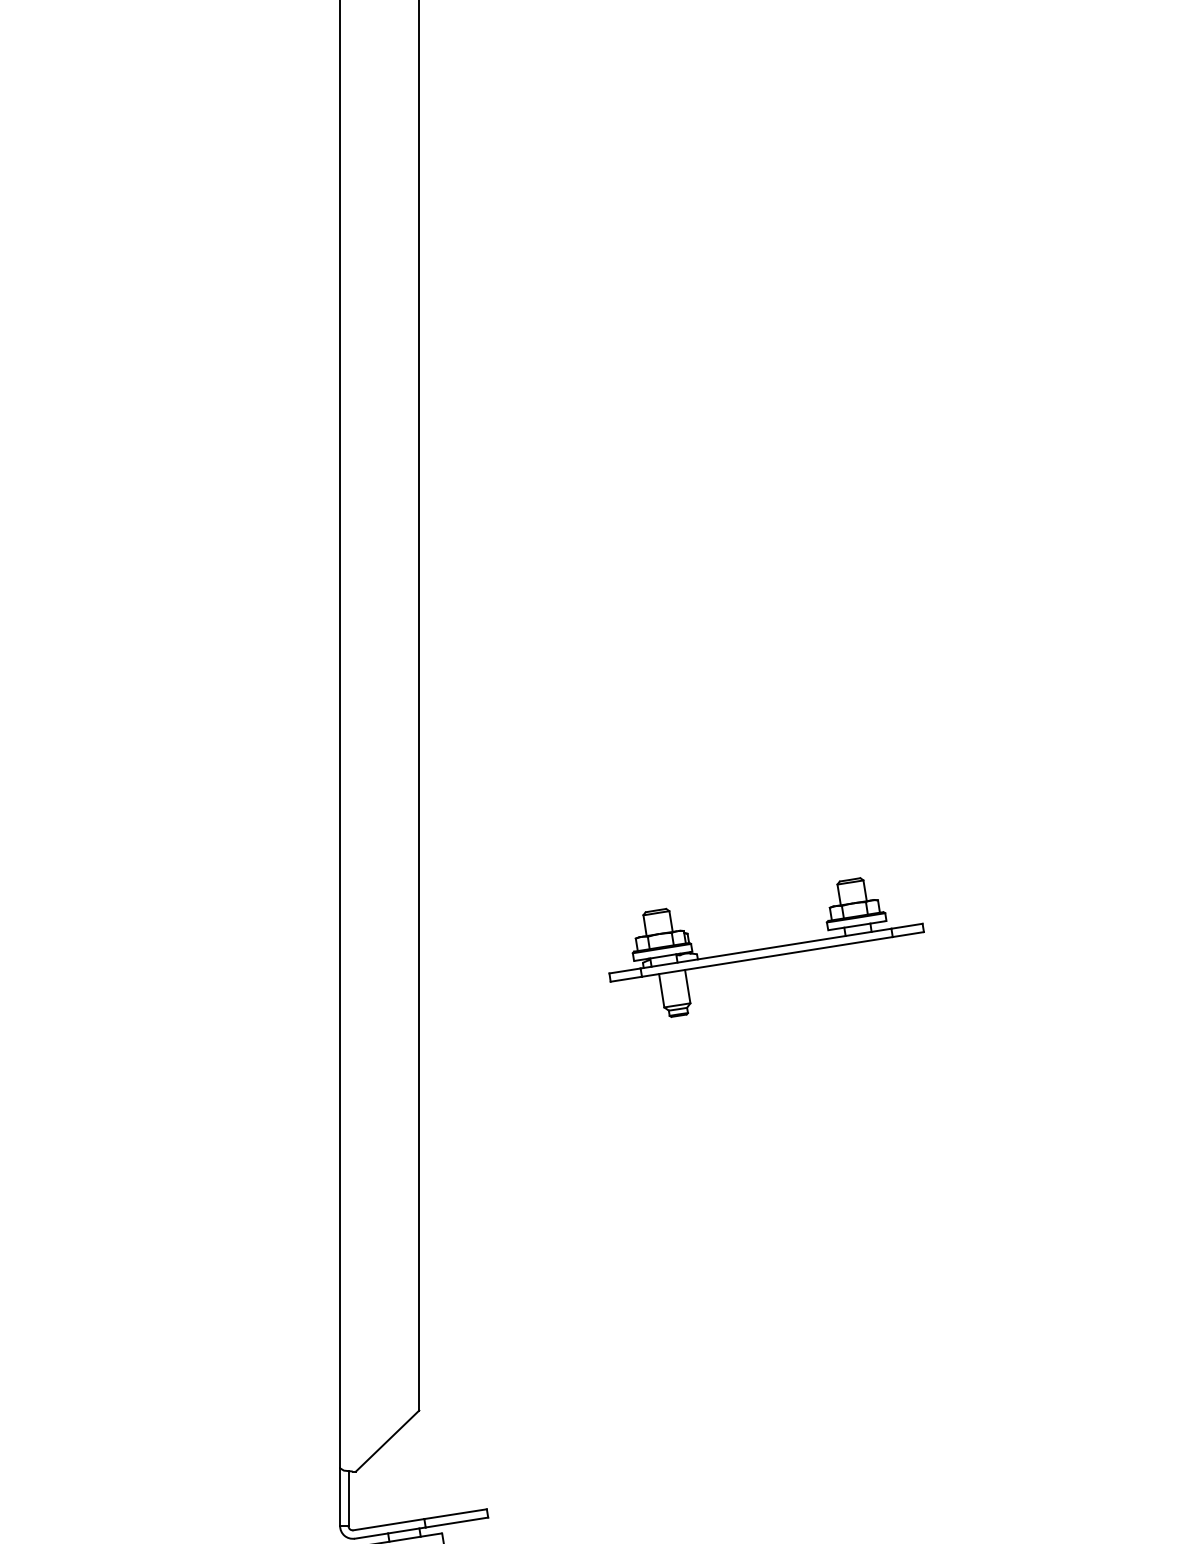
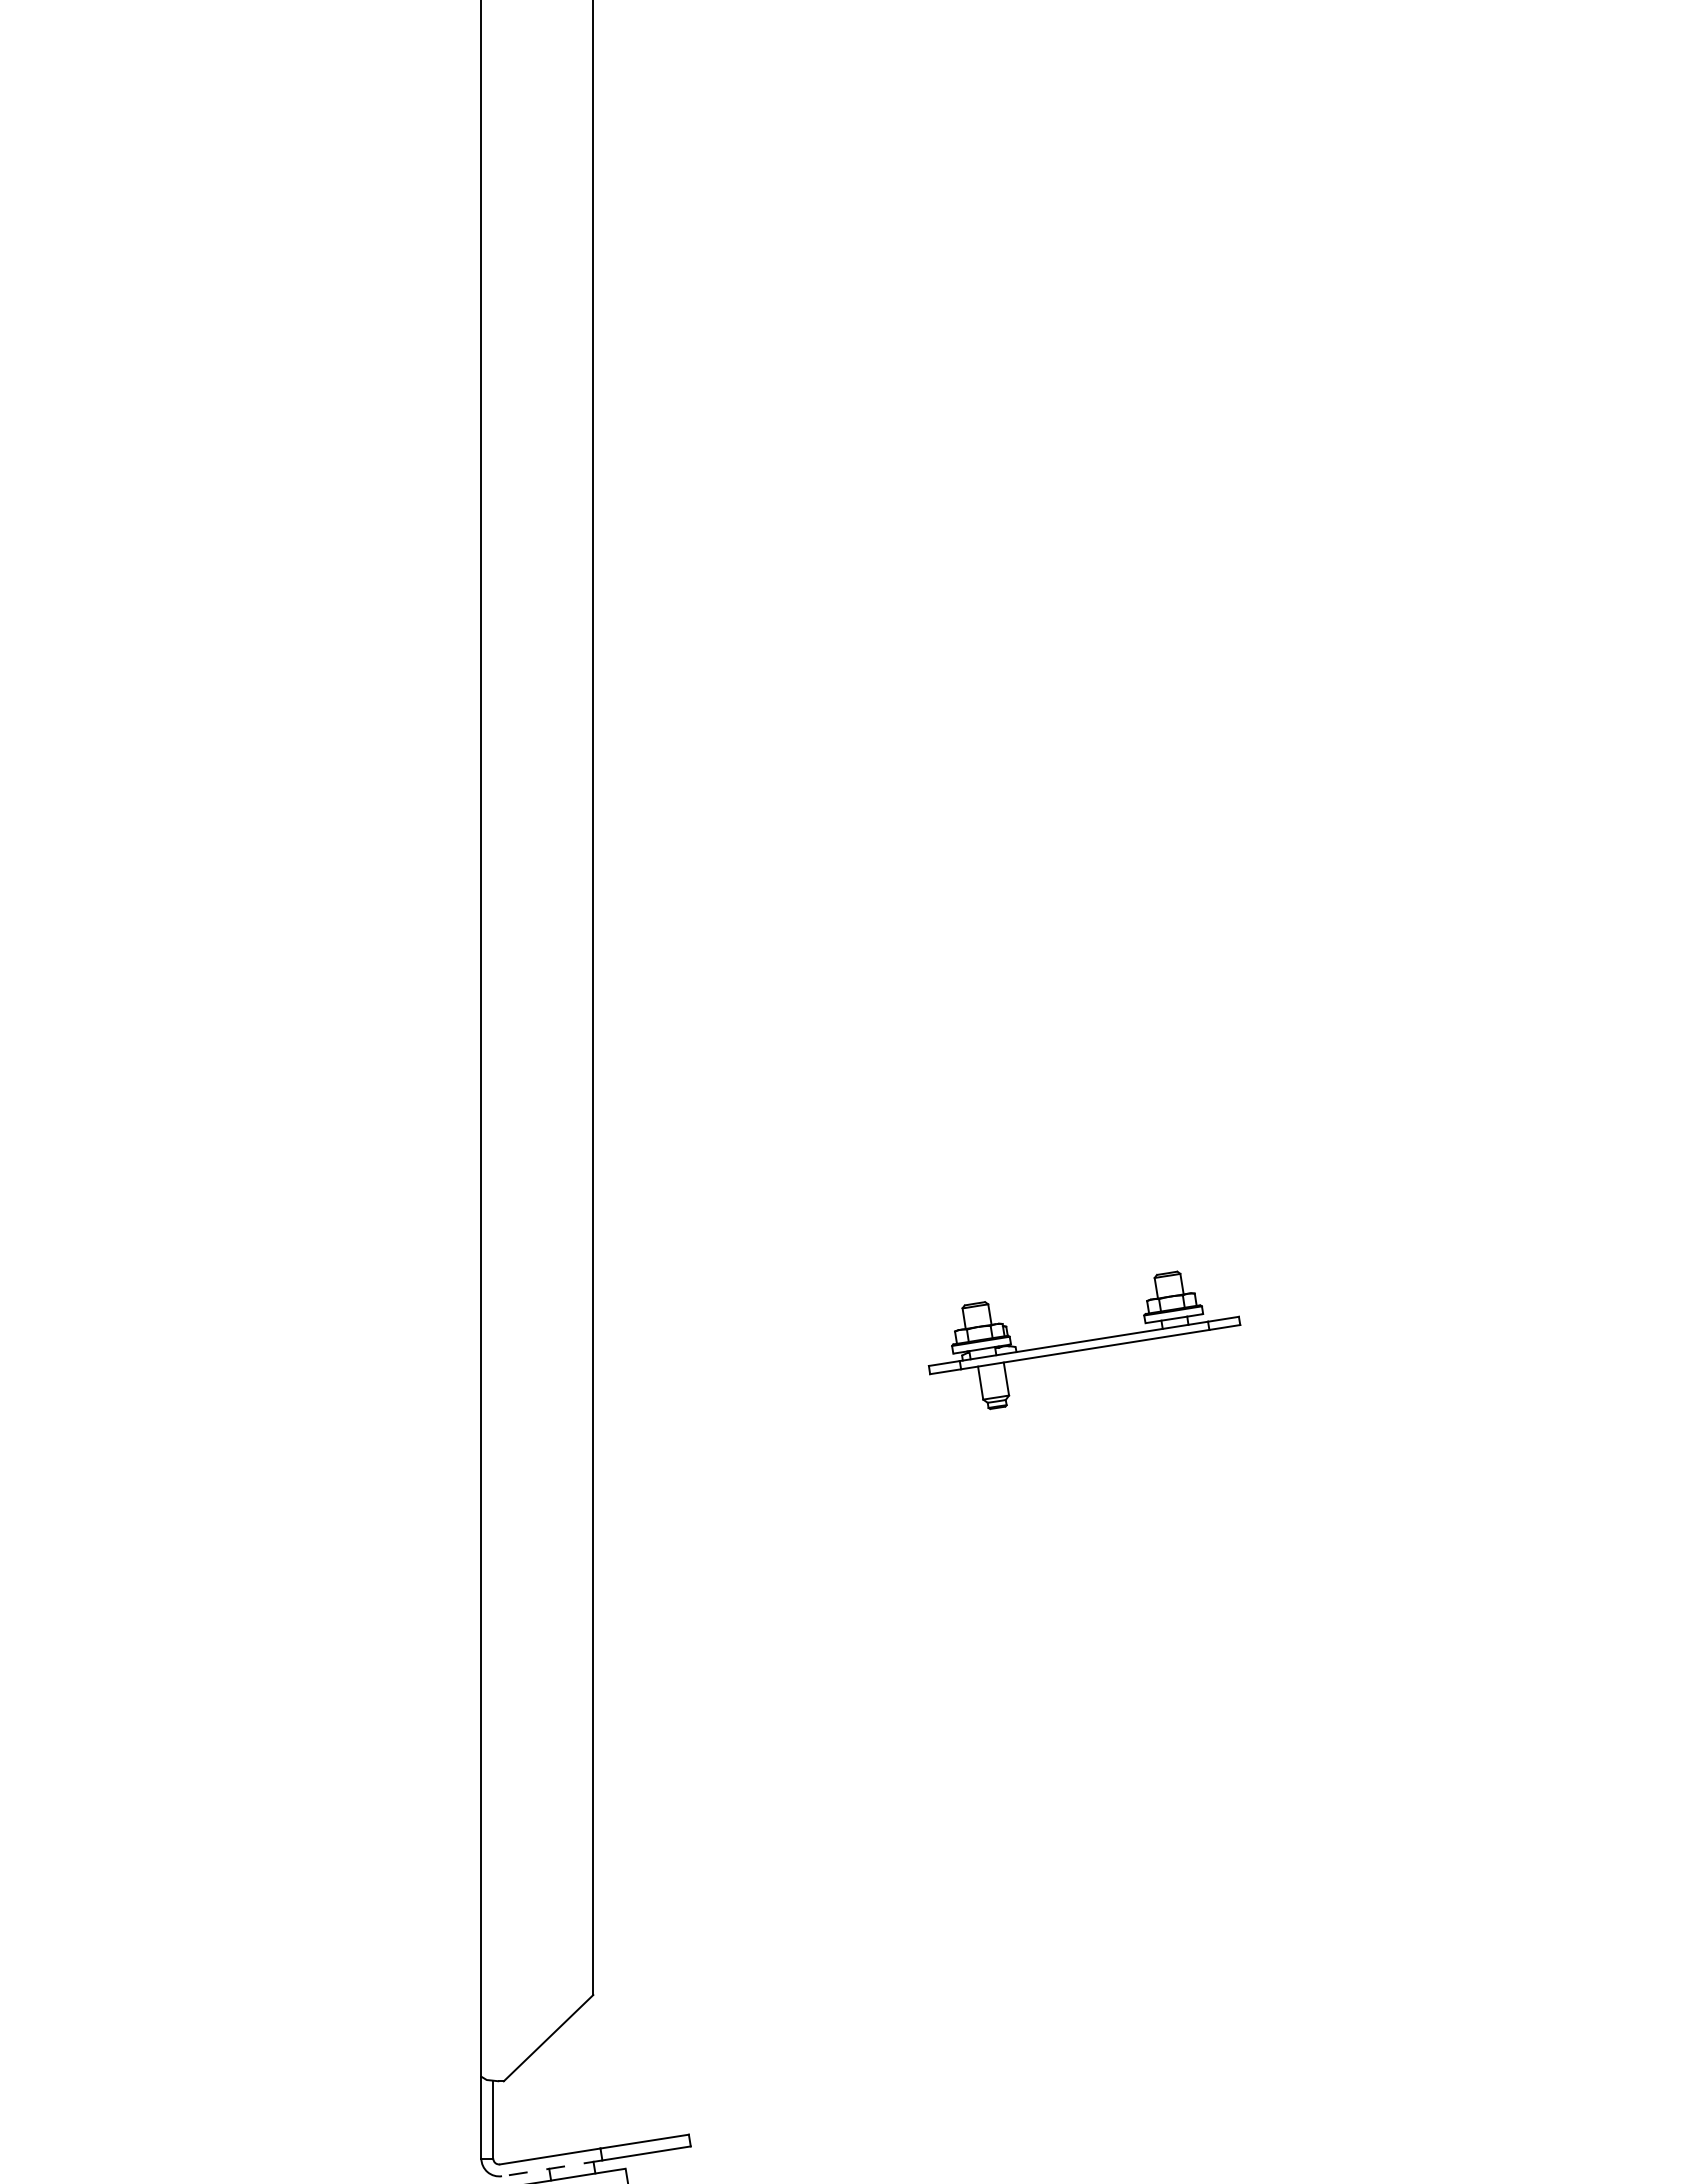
part: (766, 947) -> (1084, 1340), size x0.7
line: (390, 1533) -> (552, 2168), solid -> dashed

